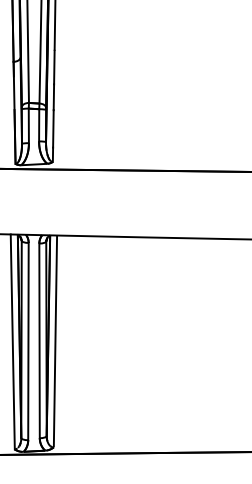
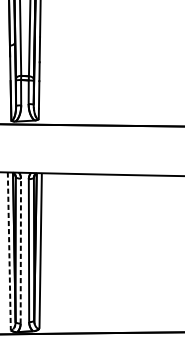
line: (12, 341) -> (9, 251), solid -> dashed
line: (28, 341) -> (20, 251), solid -> dashed

